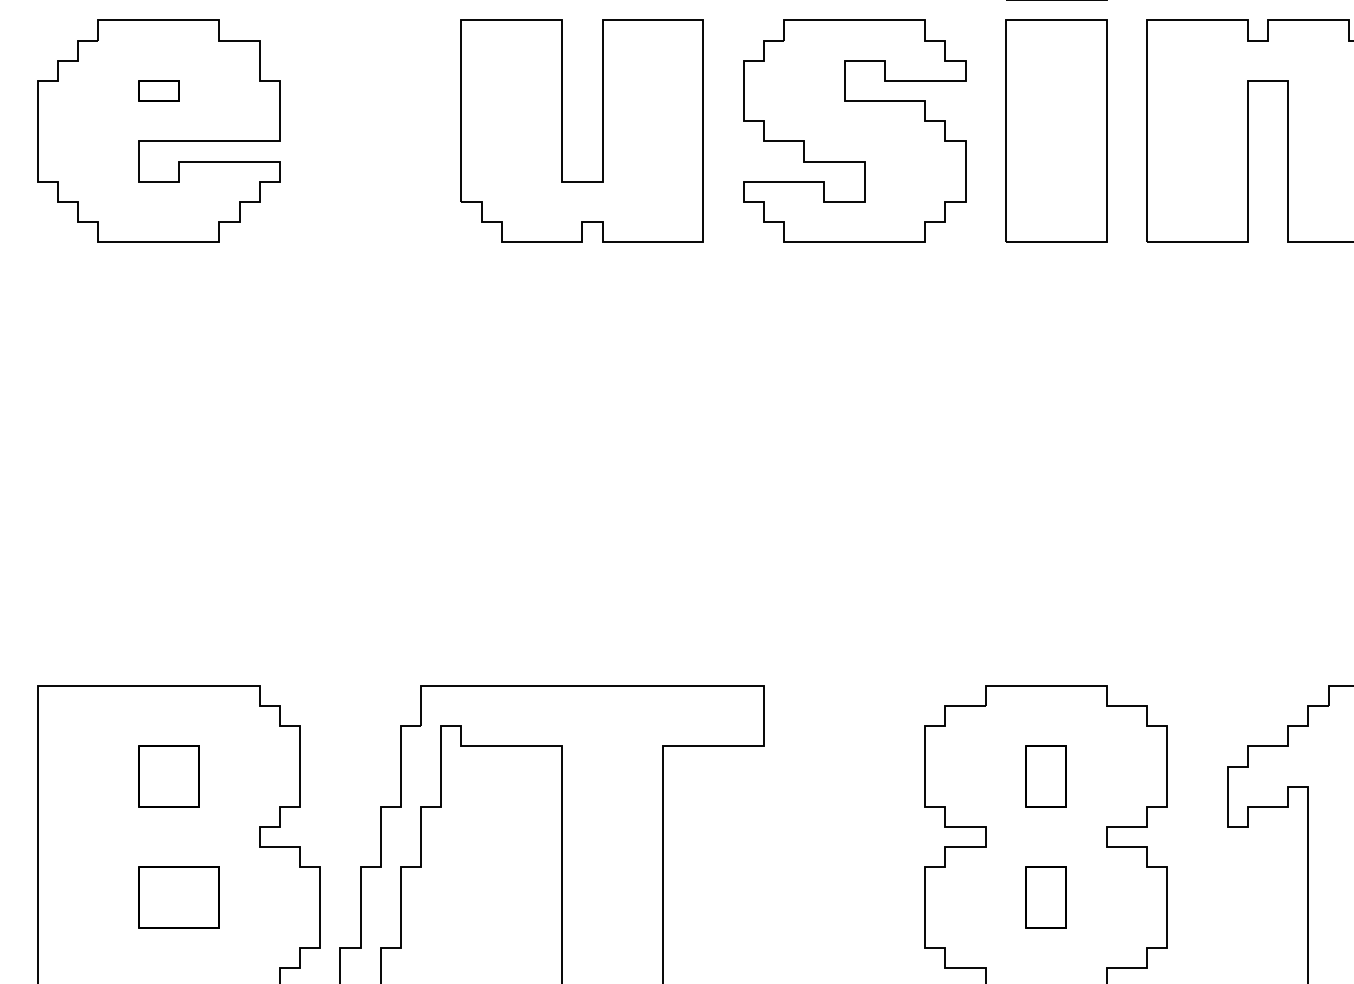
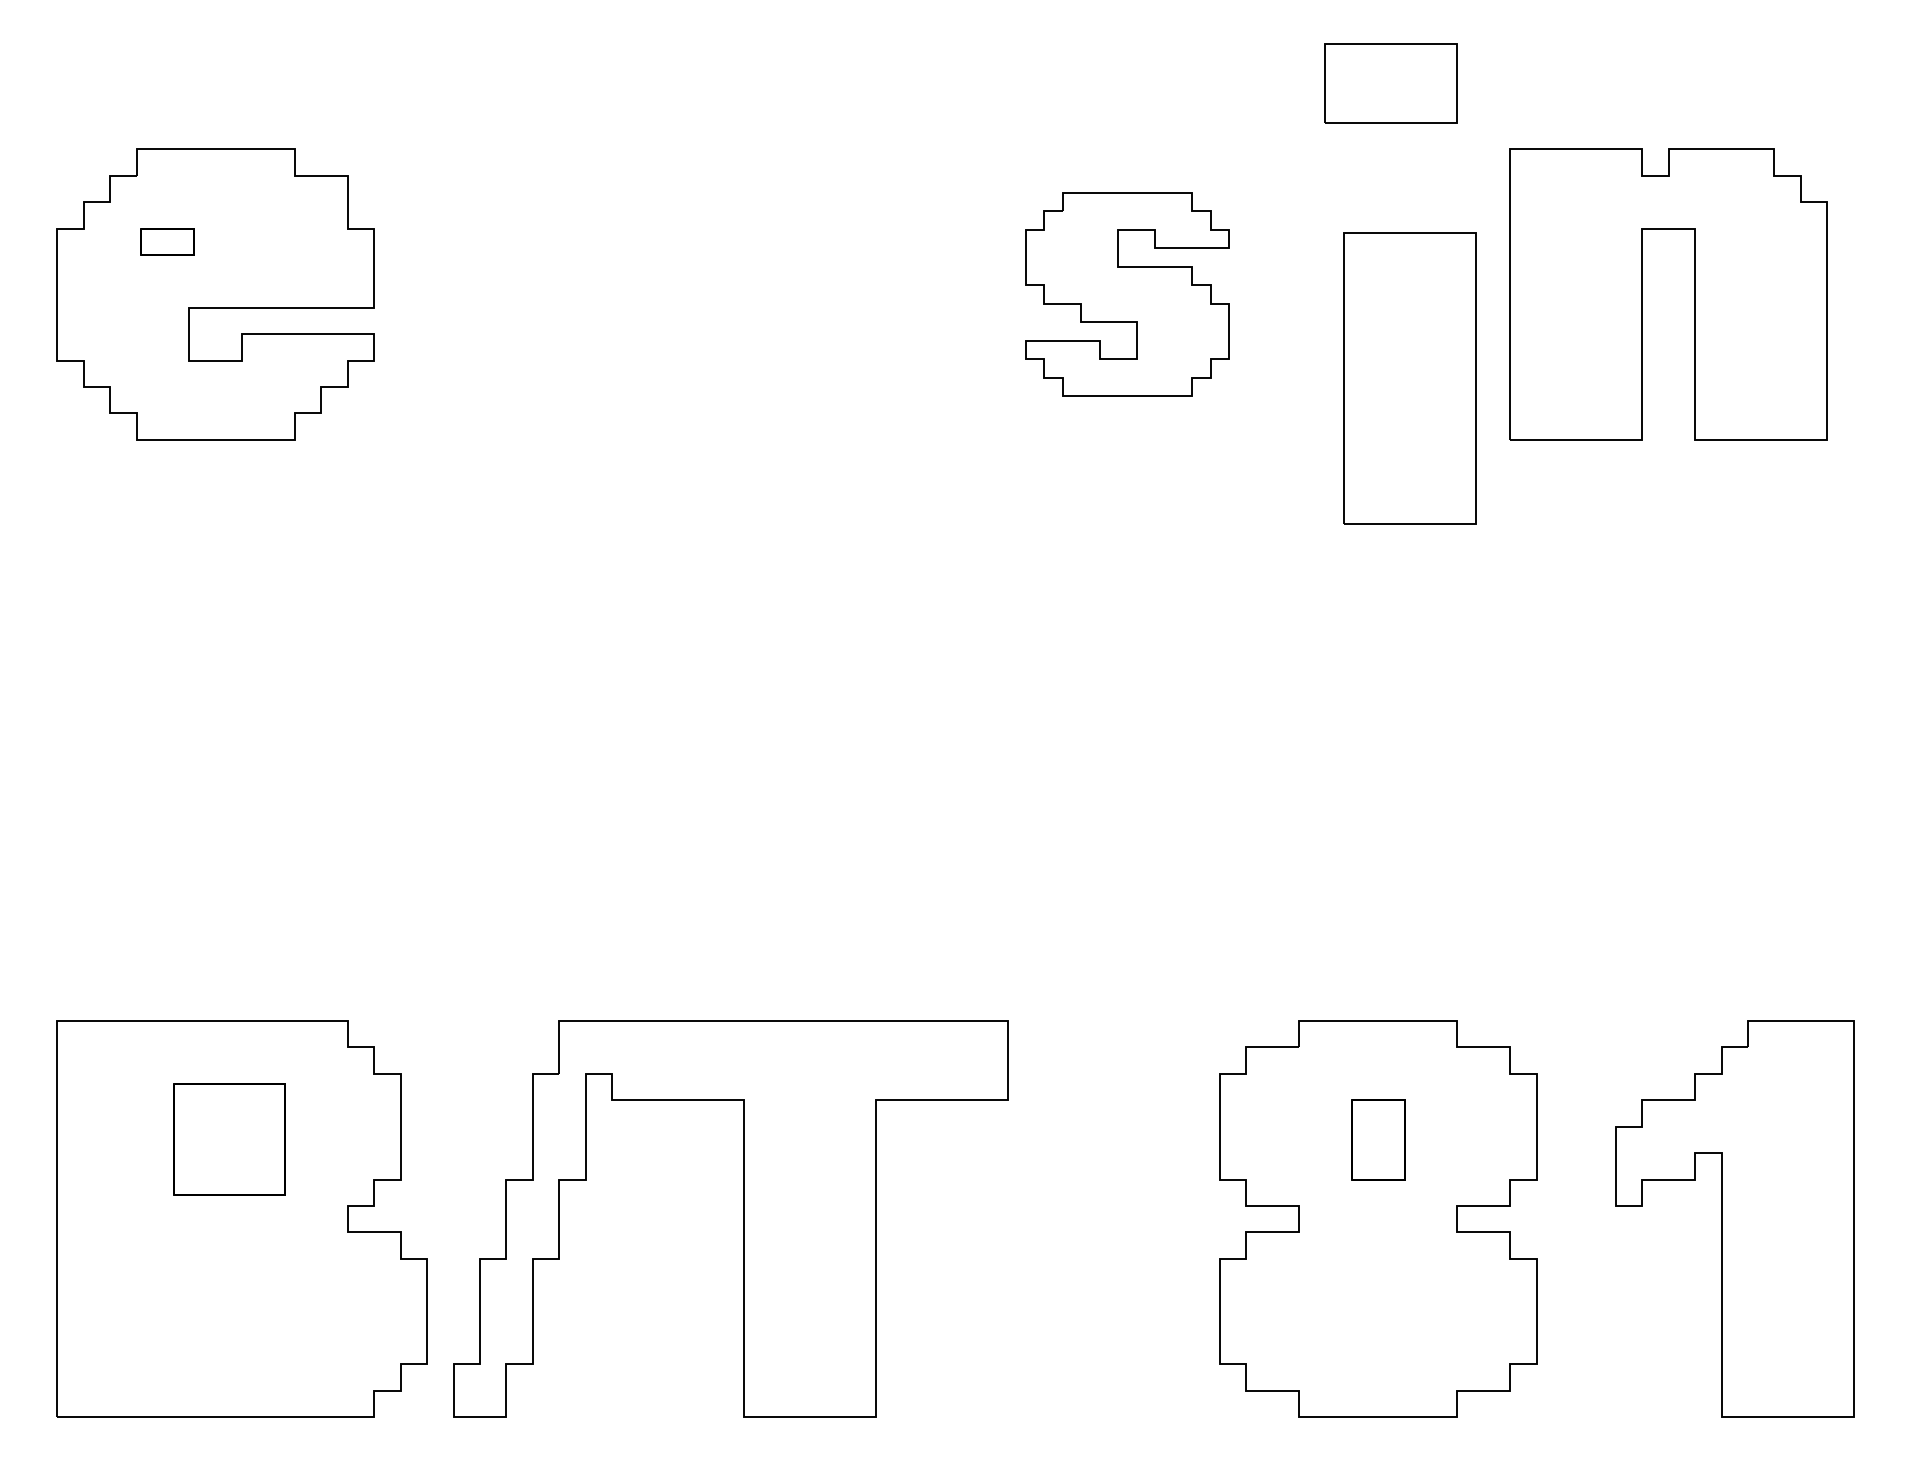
part: (158, 90) -> (167, 241), moved
part: (562, 131) -> (744, 294), removed
part: (854, 131) -> (1127, 294), size x0.7
part: (1055, 131) -> (1409, 378), moved
part: (168, 776) -> (228, 1139), size x1.4
part: (178, 897) -> (241, 1298), removed
part: (1046, 897) -> (1378, 1298), removed

